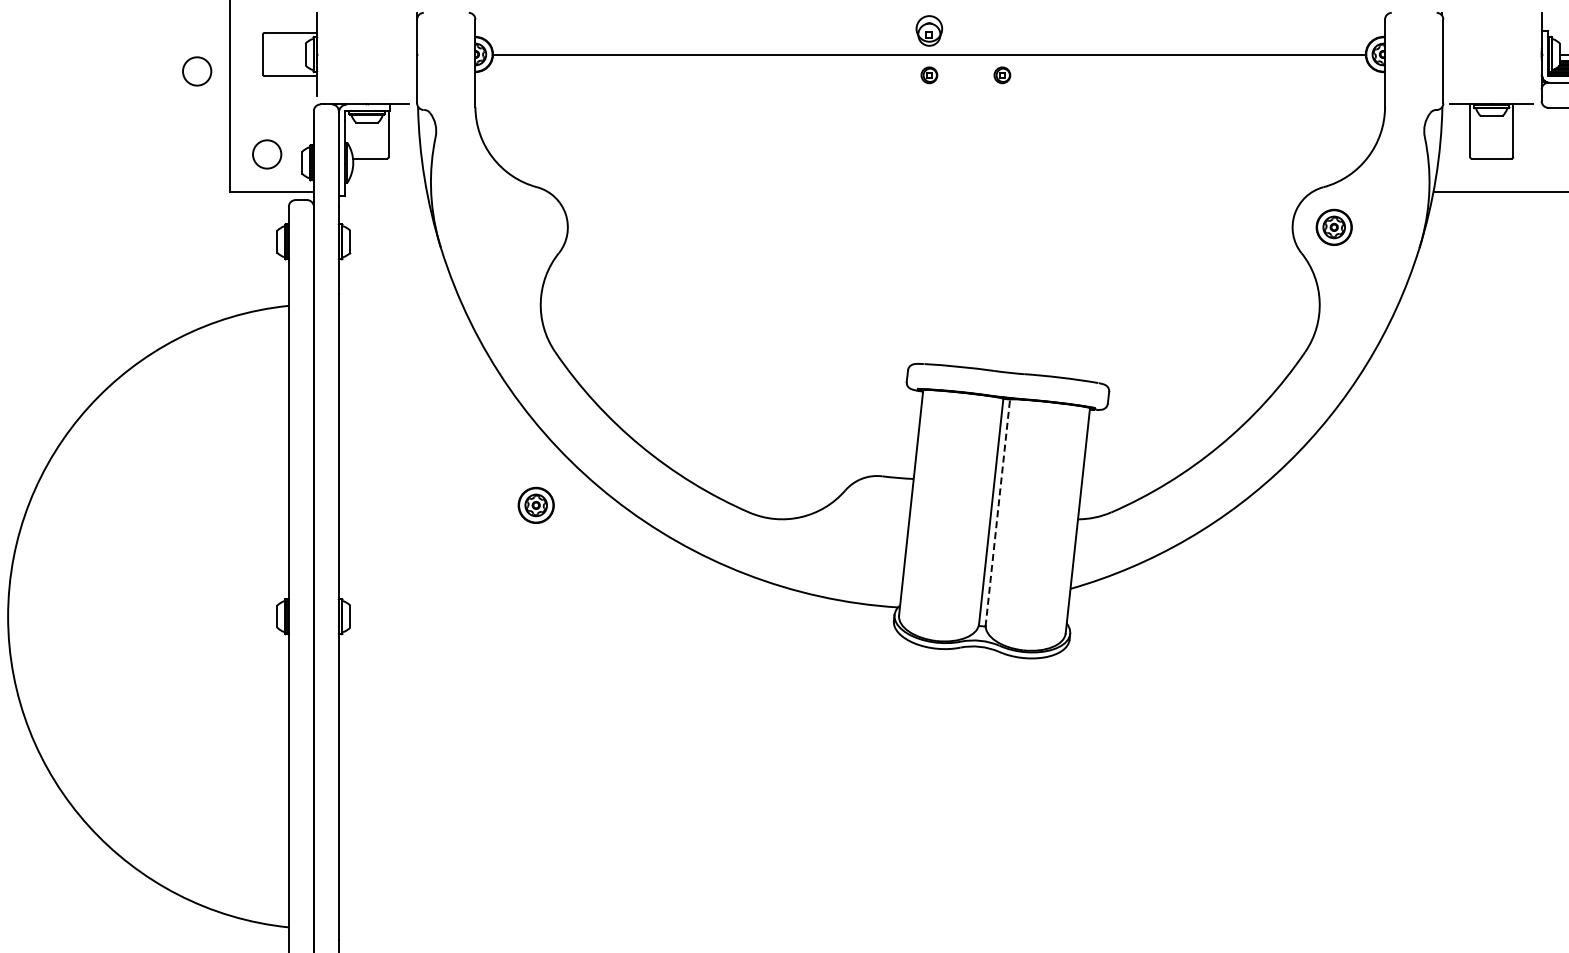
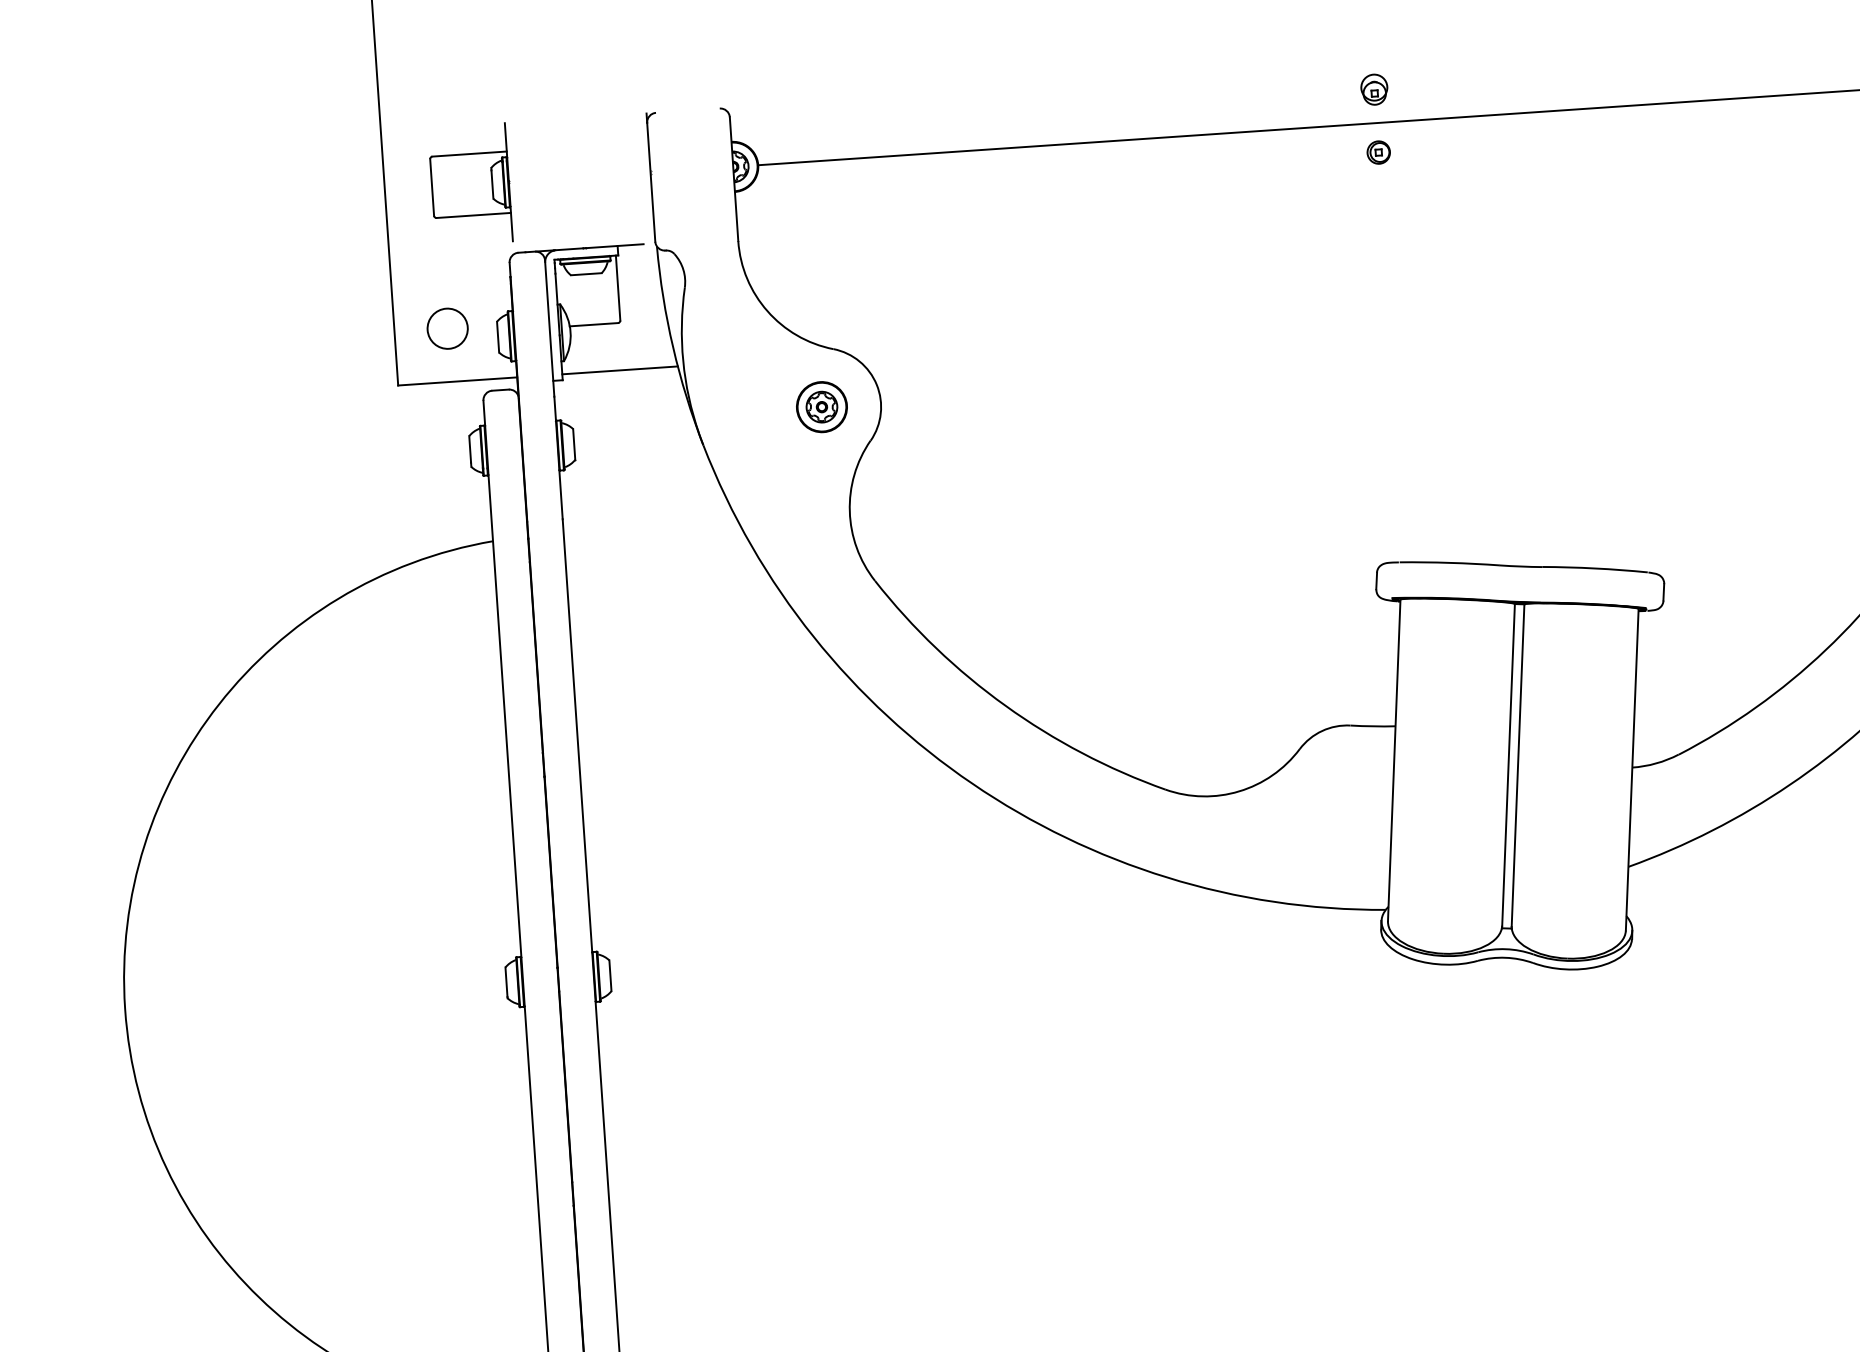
part: (929, 30) -> (1374, 89), size x0.71
circle: (197, 71) -> (340, 217), removed
part: (1002, 75) -> (1482, 145), removed
line: (385, 191) -> (618, 369), added
part: (535, 504) -> (820, 405), moved
line: (997, 512) -> (1517, 765), dashed -> solid

